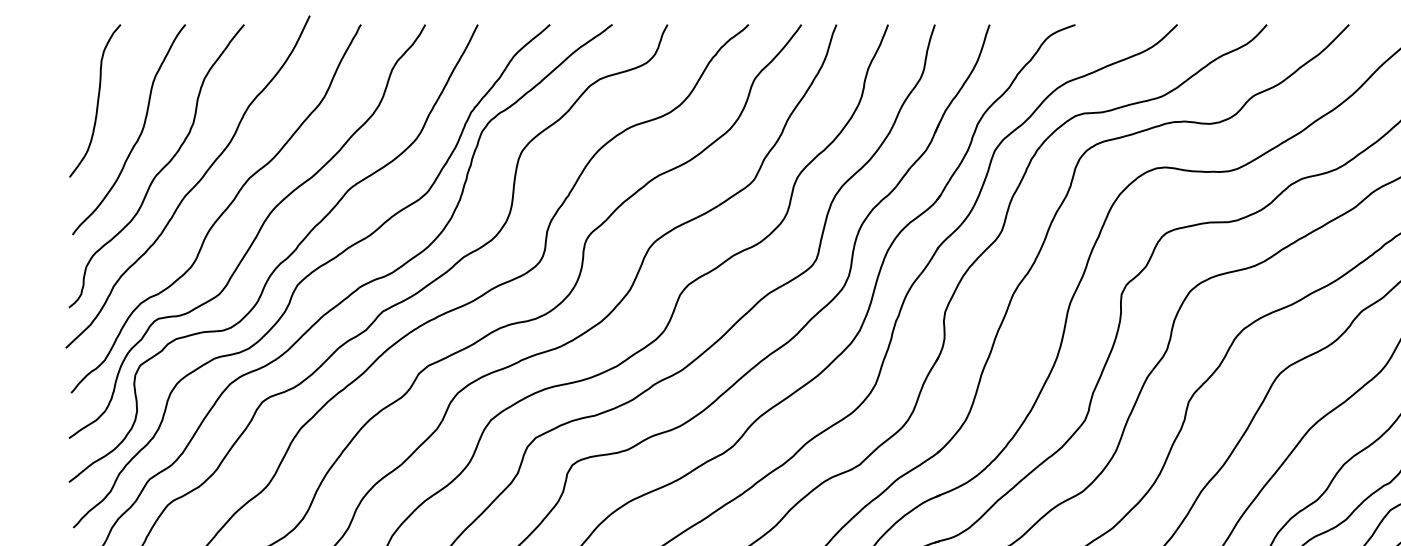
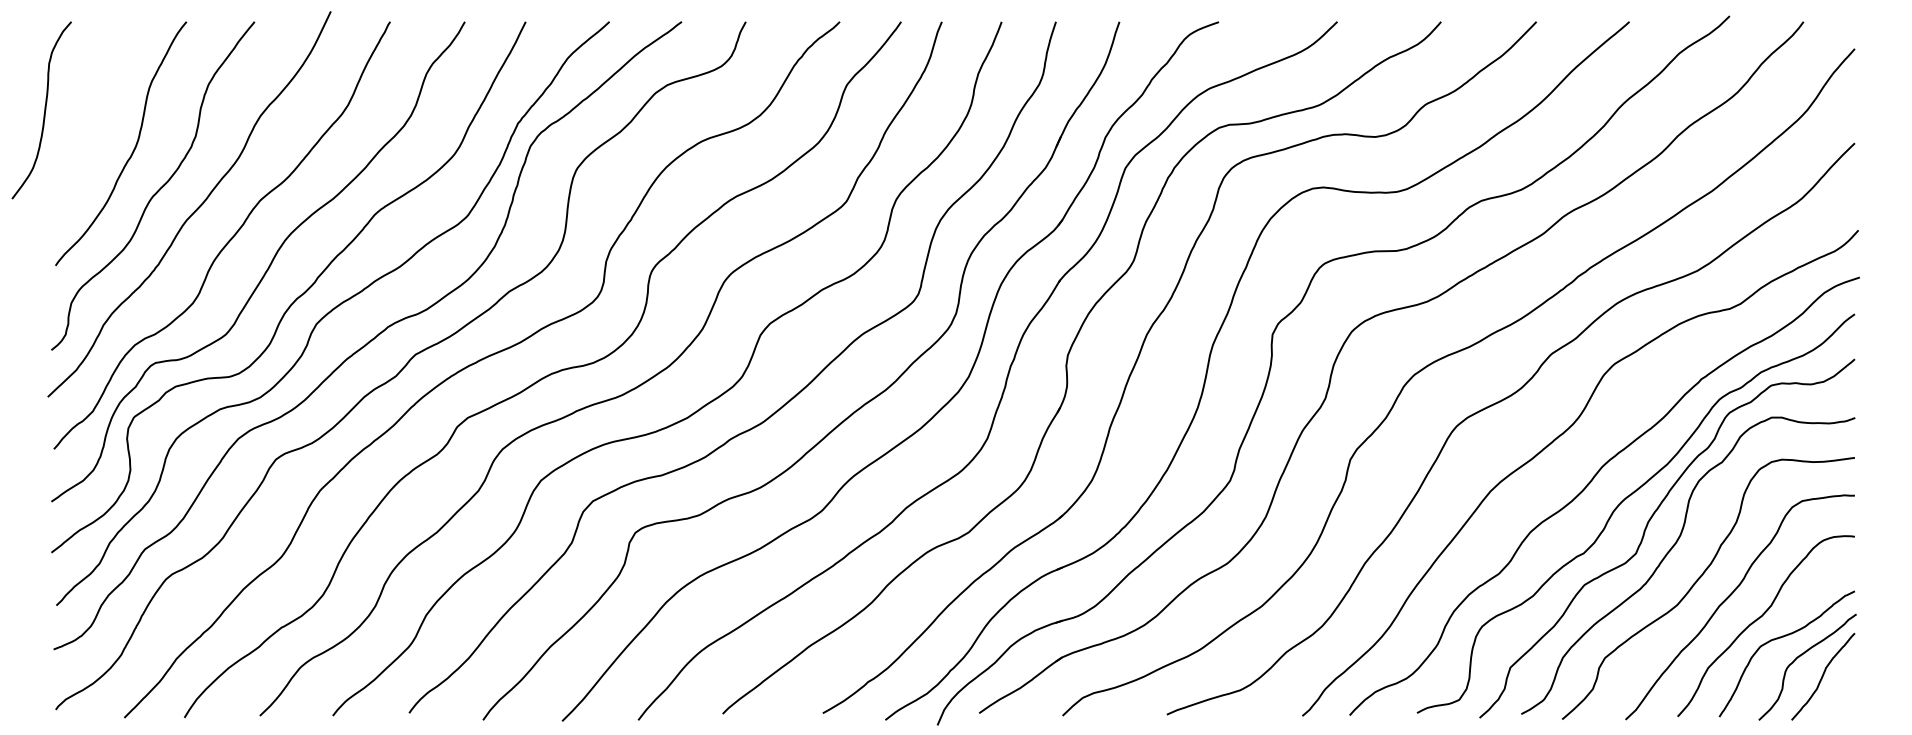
curve: (97, 101) -> (44, 110), moved

